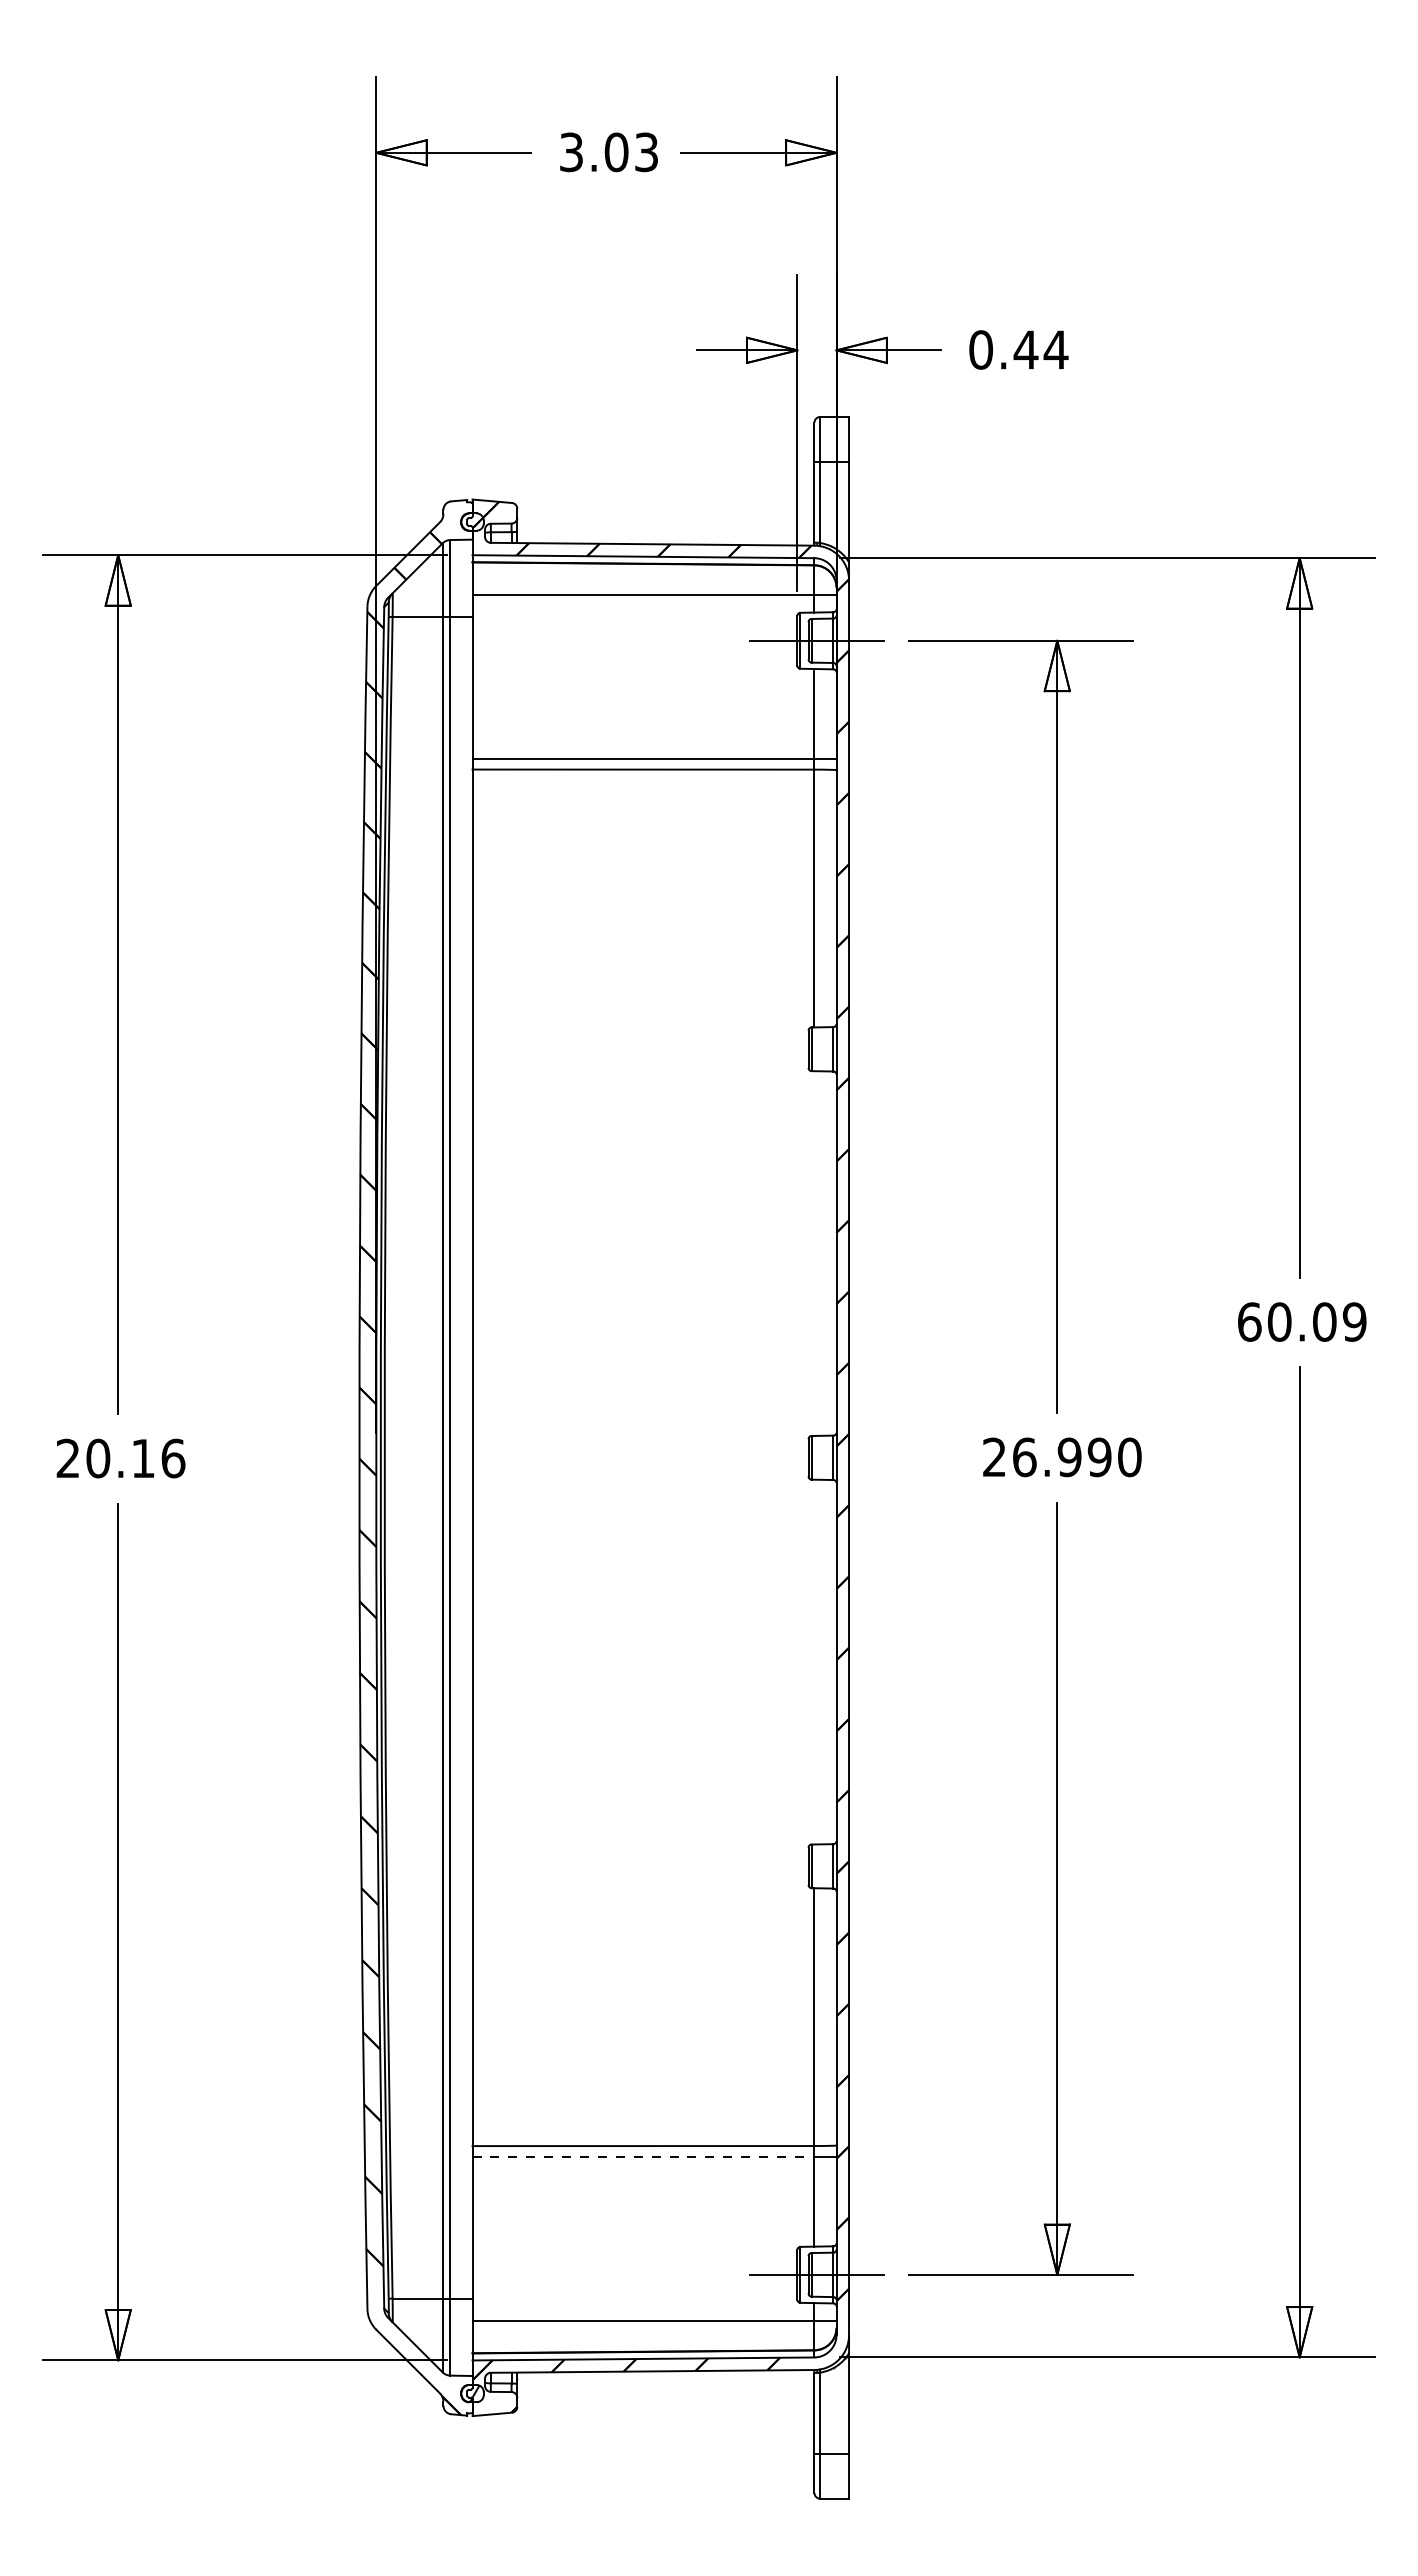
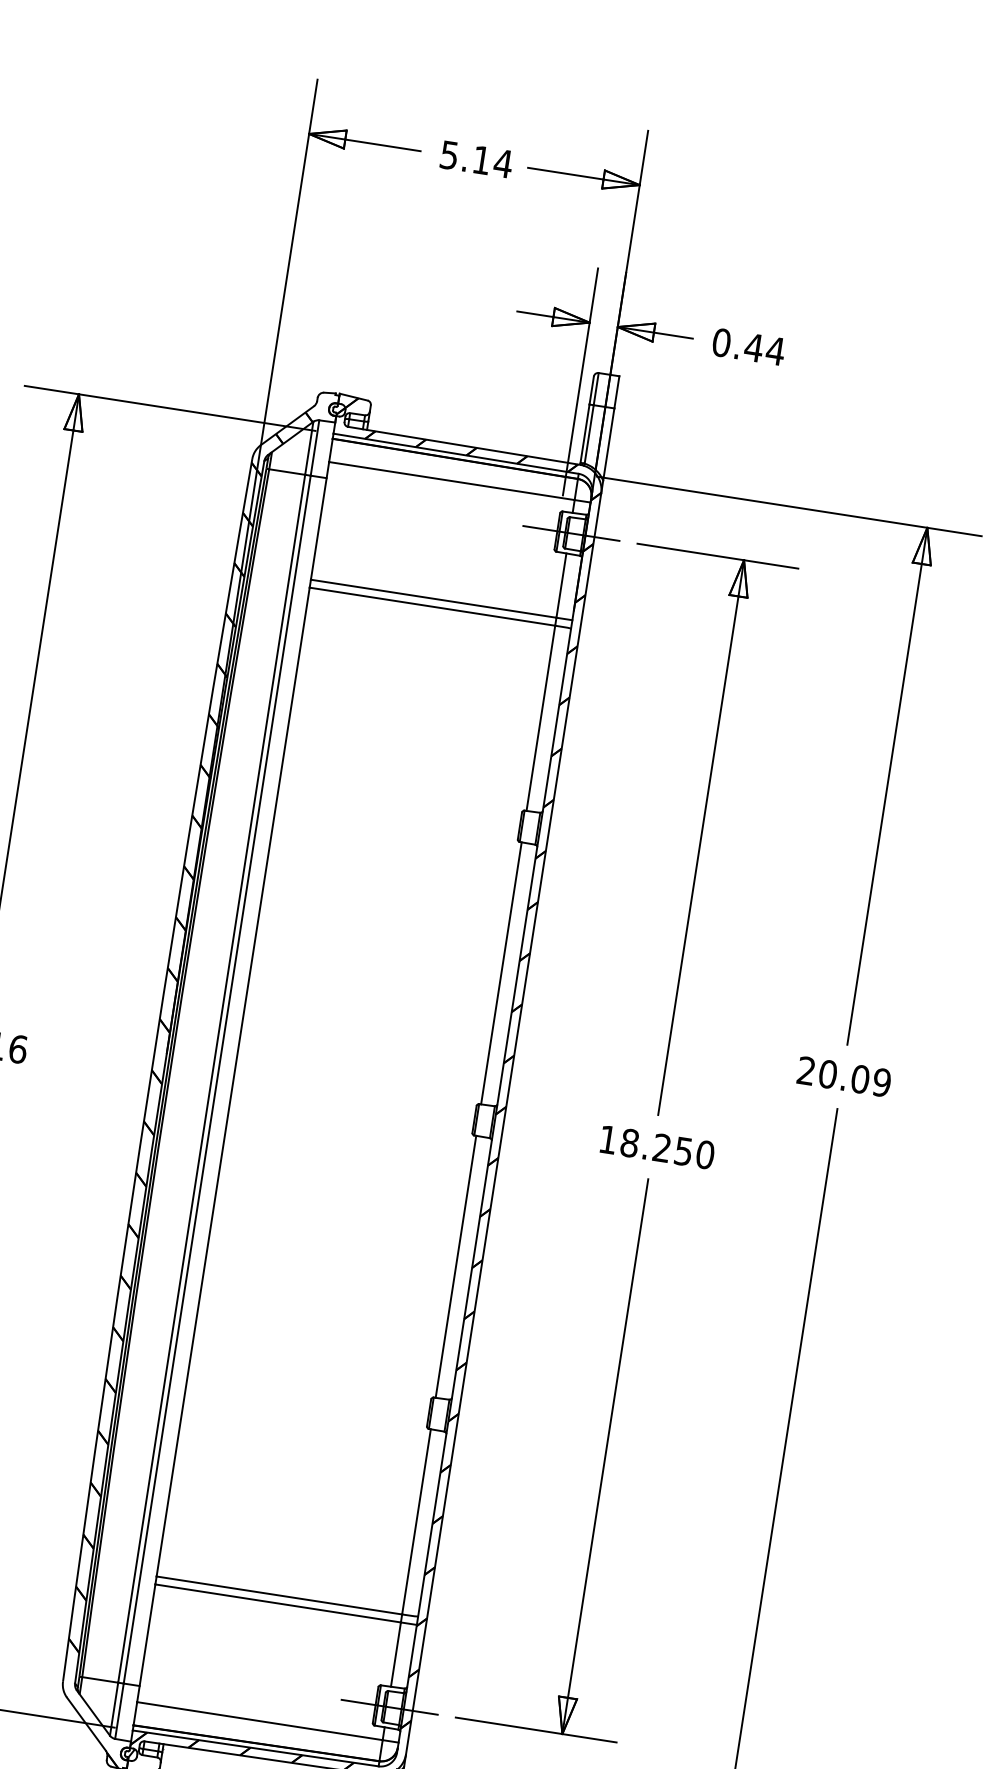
text: (609, 152) -> (476, 159), 3.03 -> 5.14
line: (814, 1253) -> (501, 973), added
text: (1249, 1321) -> (806, 1070), 60.09 -> 20.09
text: (1047, 1457) -> (646, 1145), 26.990 -> 18.250
line: (814, 1661) -> (456, 1266), added
line: (643, 2157) -> (278, 1603), dashed -> solid

